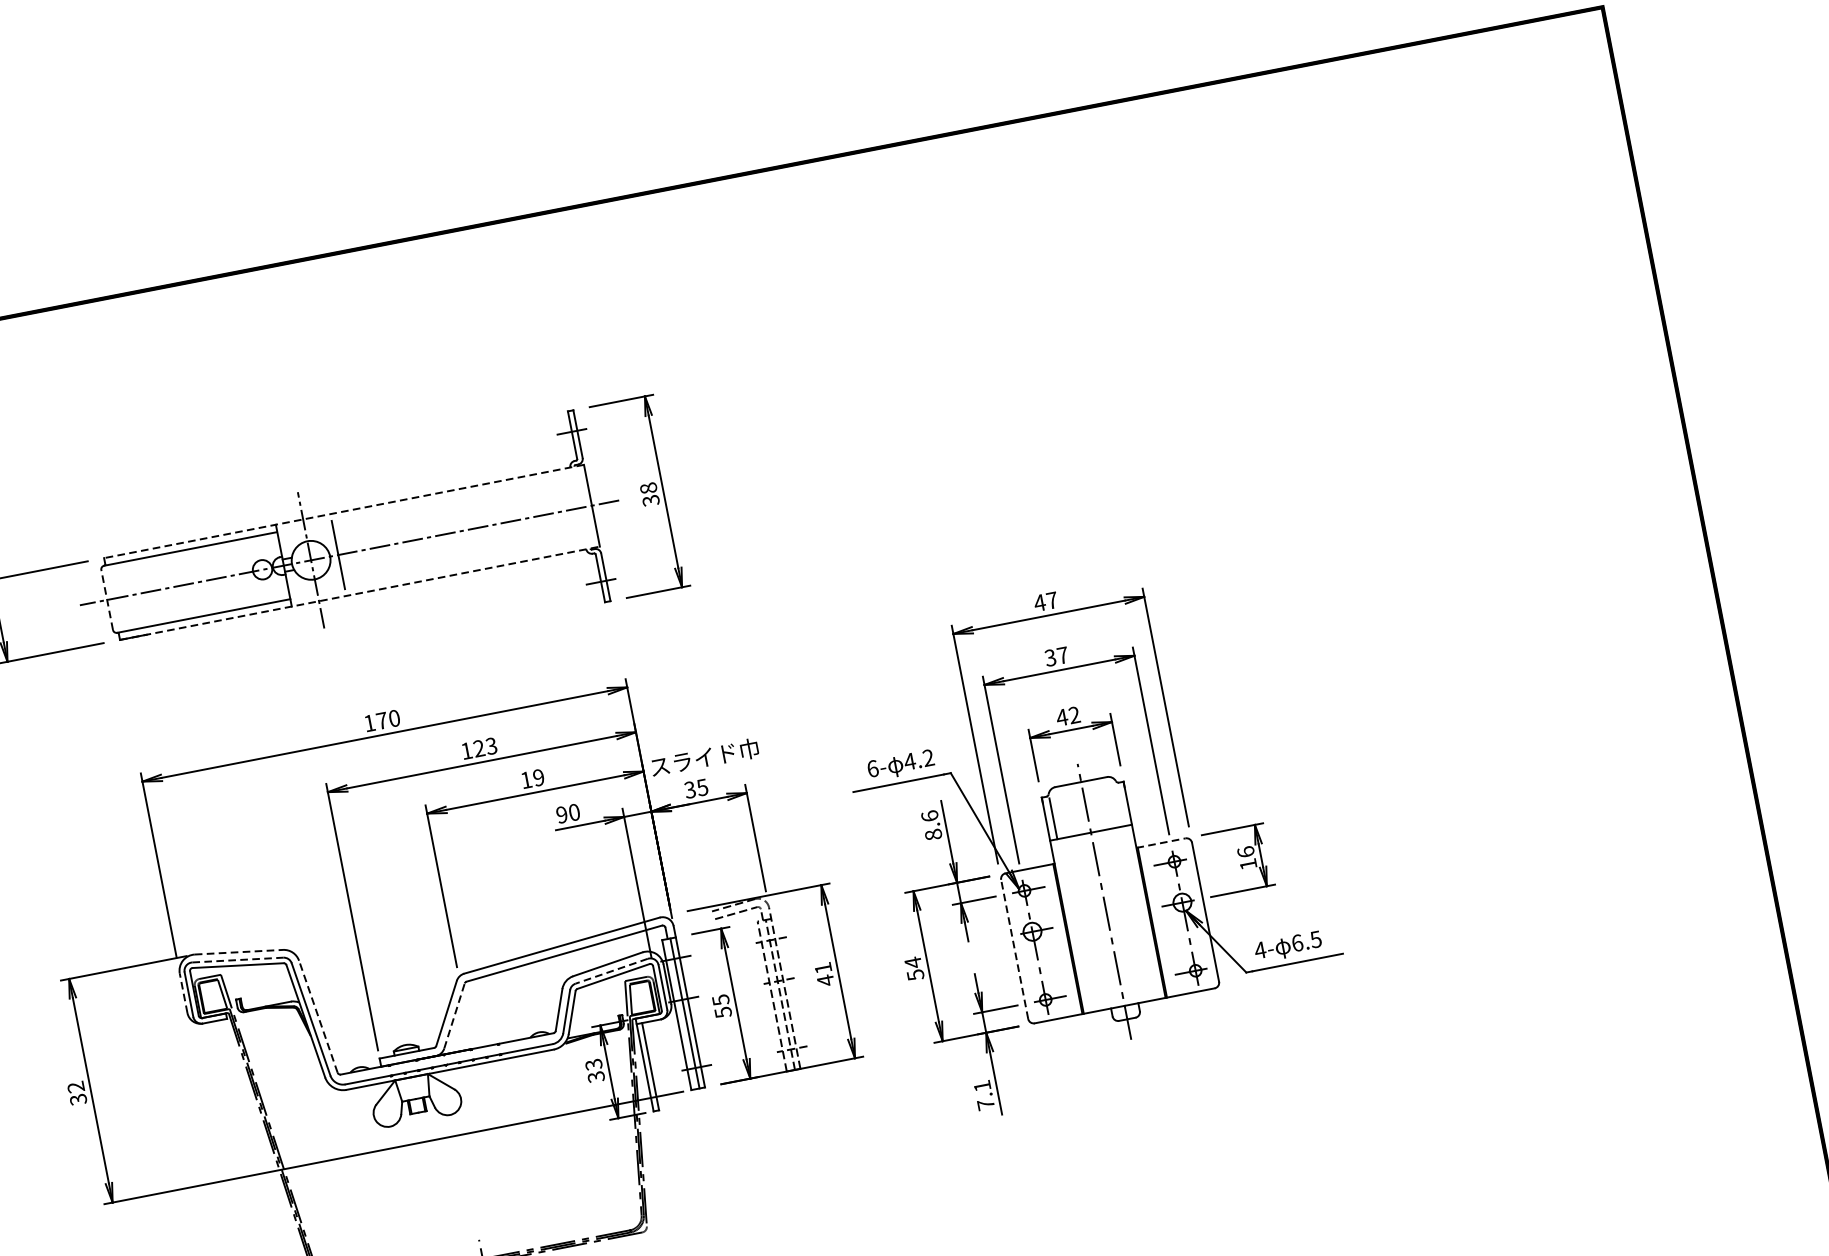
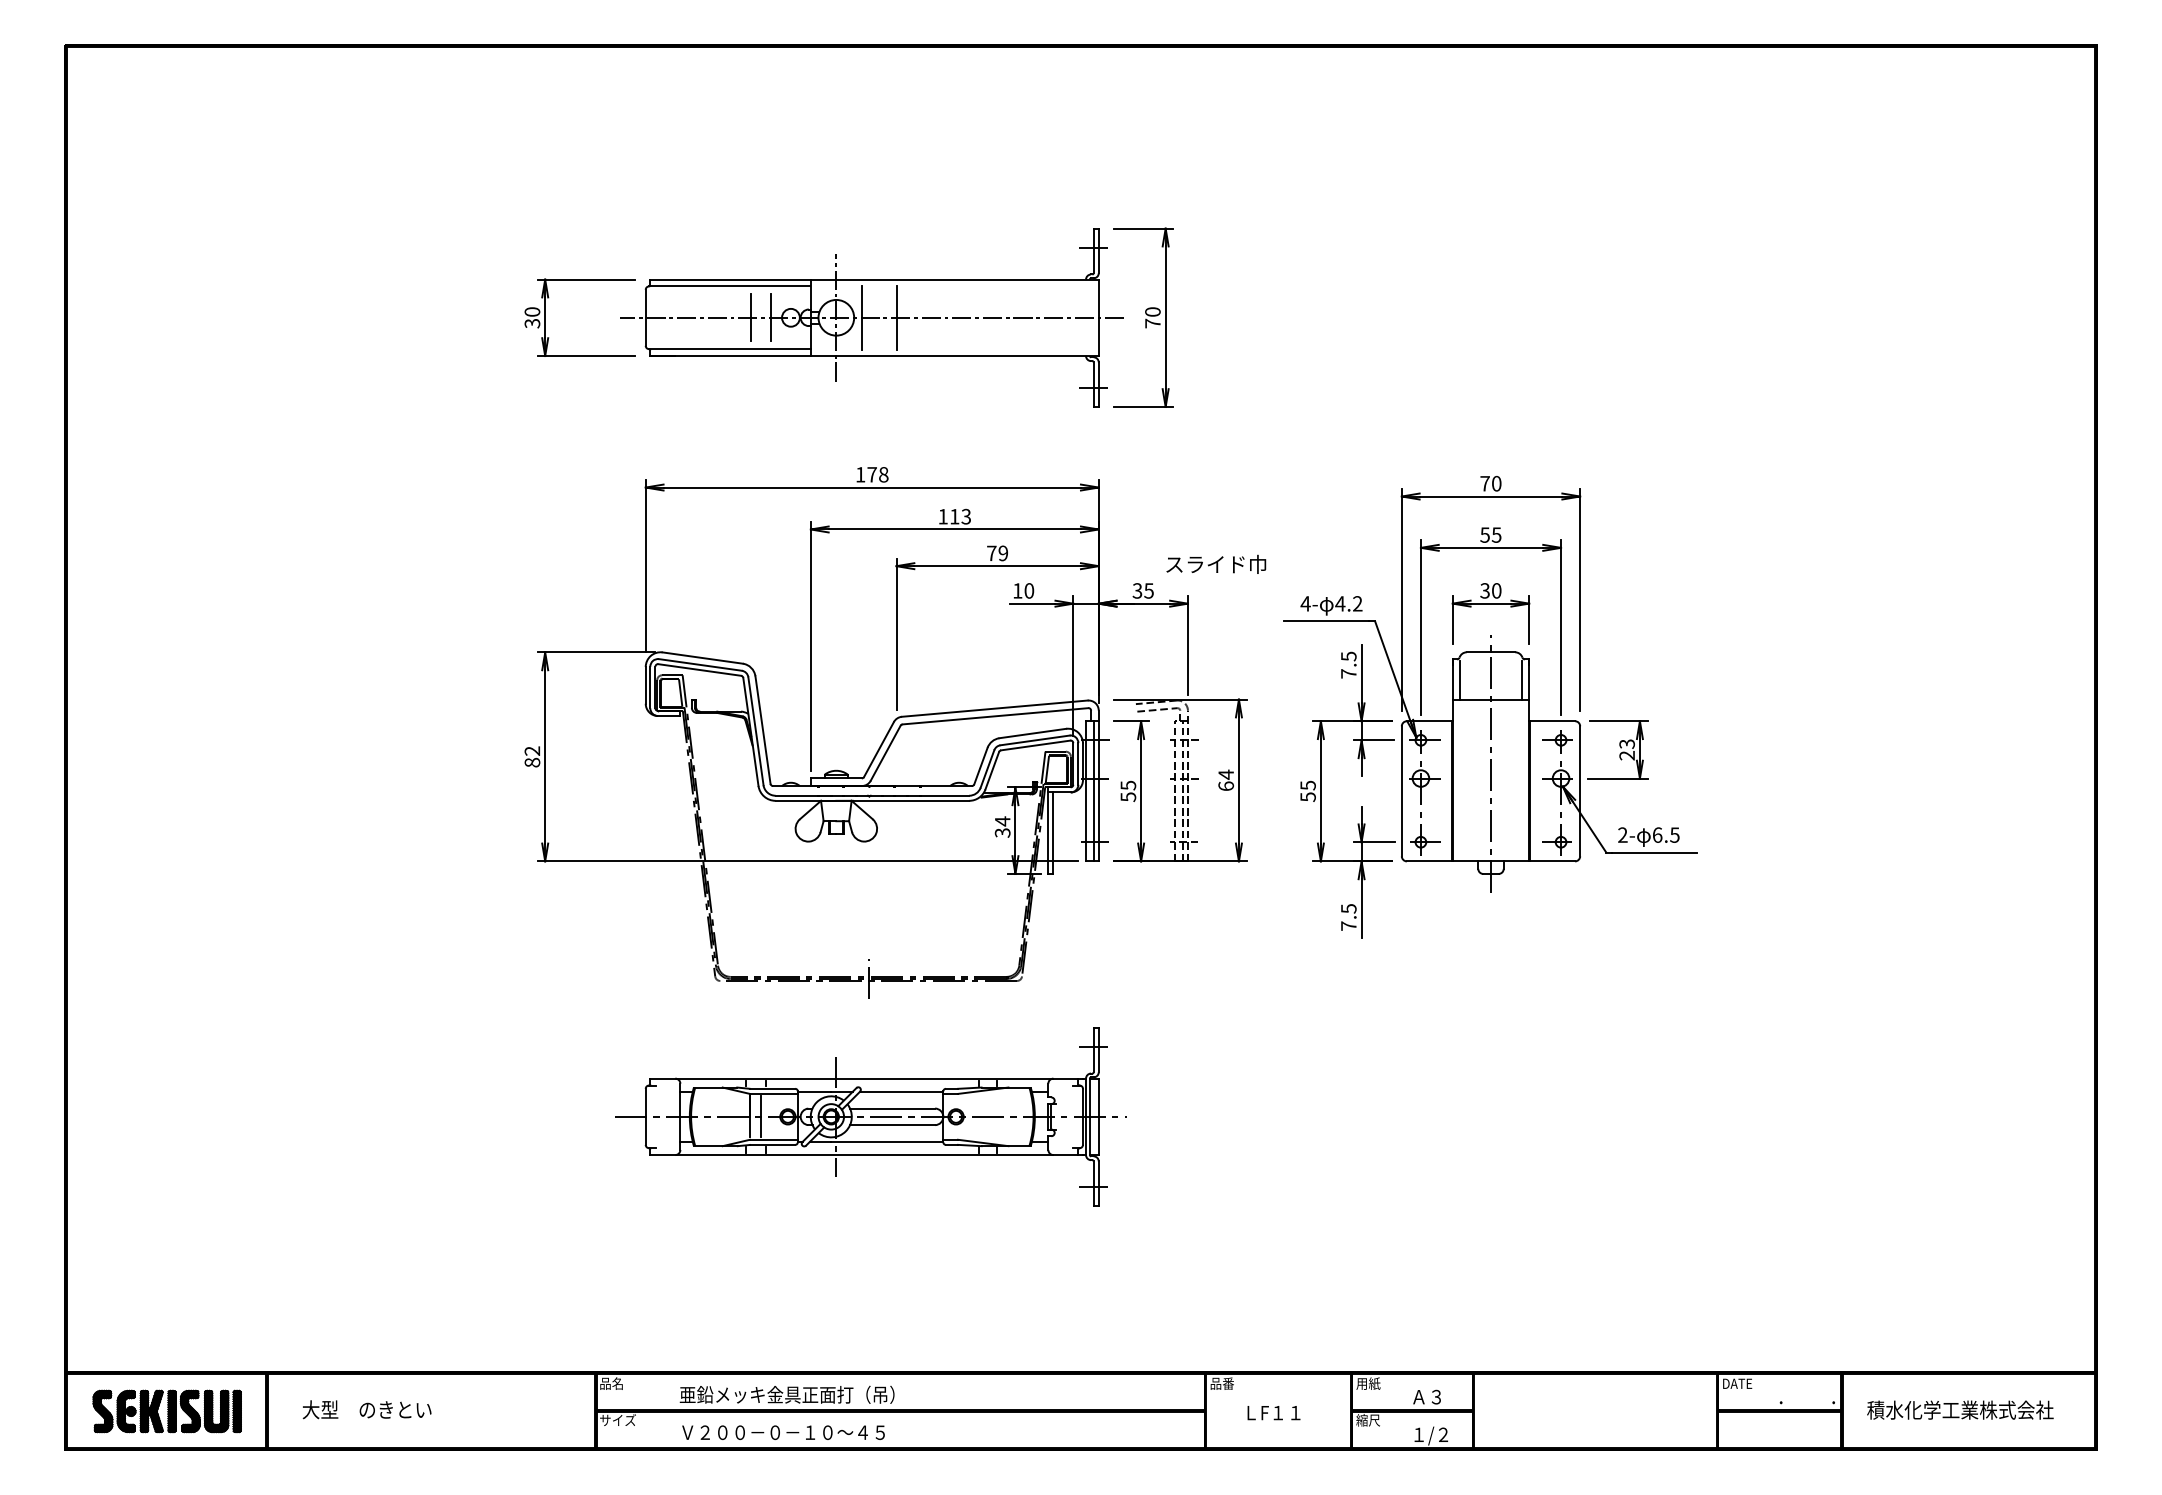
text: (649, 494) -> (1152, 317), 38 -> 70
line: (343, 511) -> (874, 279), dashed -> solid
line: (376, 547) -> (897, 317), added
line: (241, 573) -> (771, 317), added
line: (220, 577) -> (751, 317), added
line: (361, 593) -> (875, 356), dashed -> solid
line: (106, 599) -> (645, 317), dashed -> solid
text: (1045, 601) -> (1490, 483), 47 -> 70
text: (1056, 656) -> (1490, 534), 37 -> 55
text: (1067, 716) -> (1490, 590), 42 -> 30
text: (394, 718) -> (883, 474), 170 -> 178
text: (478, 748) -> (954, 516), 123 -> 113
text: (704, 756) -> (1216, 563), moved
text: (872, 768) -> (1305, 603), 6- -> 4-
text: (525, 779) -> (991, 552), 19 -> 79
line: (1120, 805) -> (1522, 680), added
text: (561, 814) -> (1017, 590), 90 -> 10
text: (931, 824) -> (1348, 664), 8.6 -> 7.5
line: (1161, 843) -> (1552, 721), dashed -> solid
text: (1246, 857) -> (1626, 749), 16 -> 23
line: (1014, 949) -> (1401, 791), dashed -> solid
text: (1259, 949) -> (1622, 834), 4- -> 2-
line: (238, 952) -> (702, 658), dashed -> solid
line: (237, 959) -> (700, 664), dashed -> solid
text: (912, 962) -> (1307, 785), 54 -> 55
line: (612, 971) -> (1035, 740), dashed -> solid
text: (824, 974) -> (1226, 780), 41 -> 64
line: (183, 992) -> (645, 684), dashed -> solid
line: (454, 1015) -> (885, 752), dashed -> solid
line: (317, 1016) -> (762, 729), dashed -> solid
text: (593, 1064) -> (1002, 821), 33 -> 34
text: (982, 1085) -> (1348, 908), 7.1 -> 7.5
text: (78, 1099) -> (532, 762), 32 -> 82

